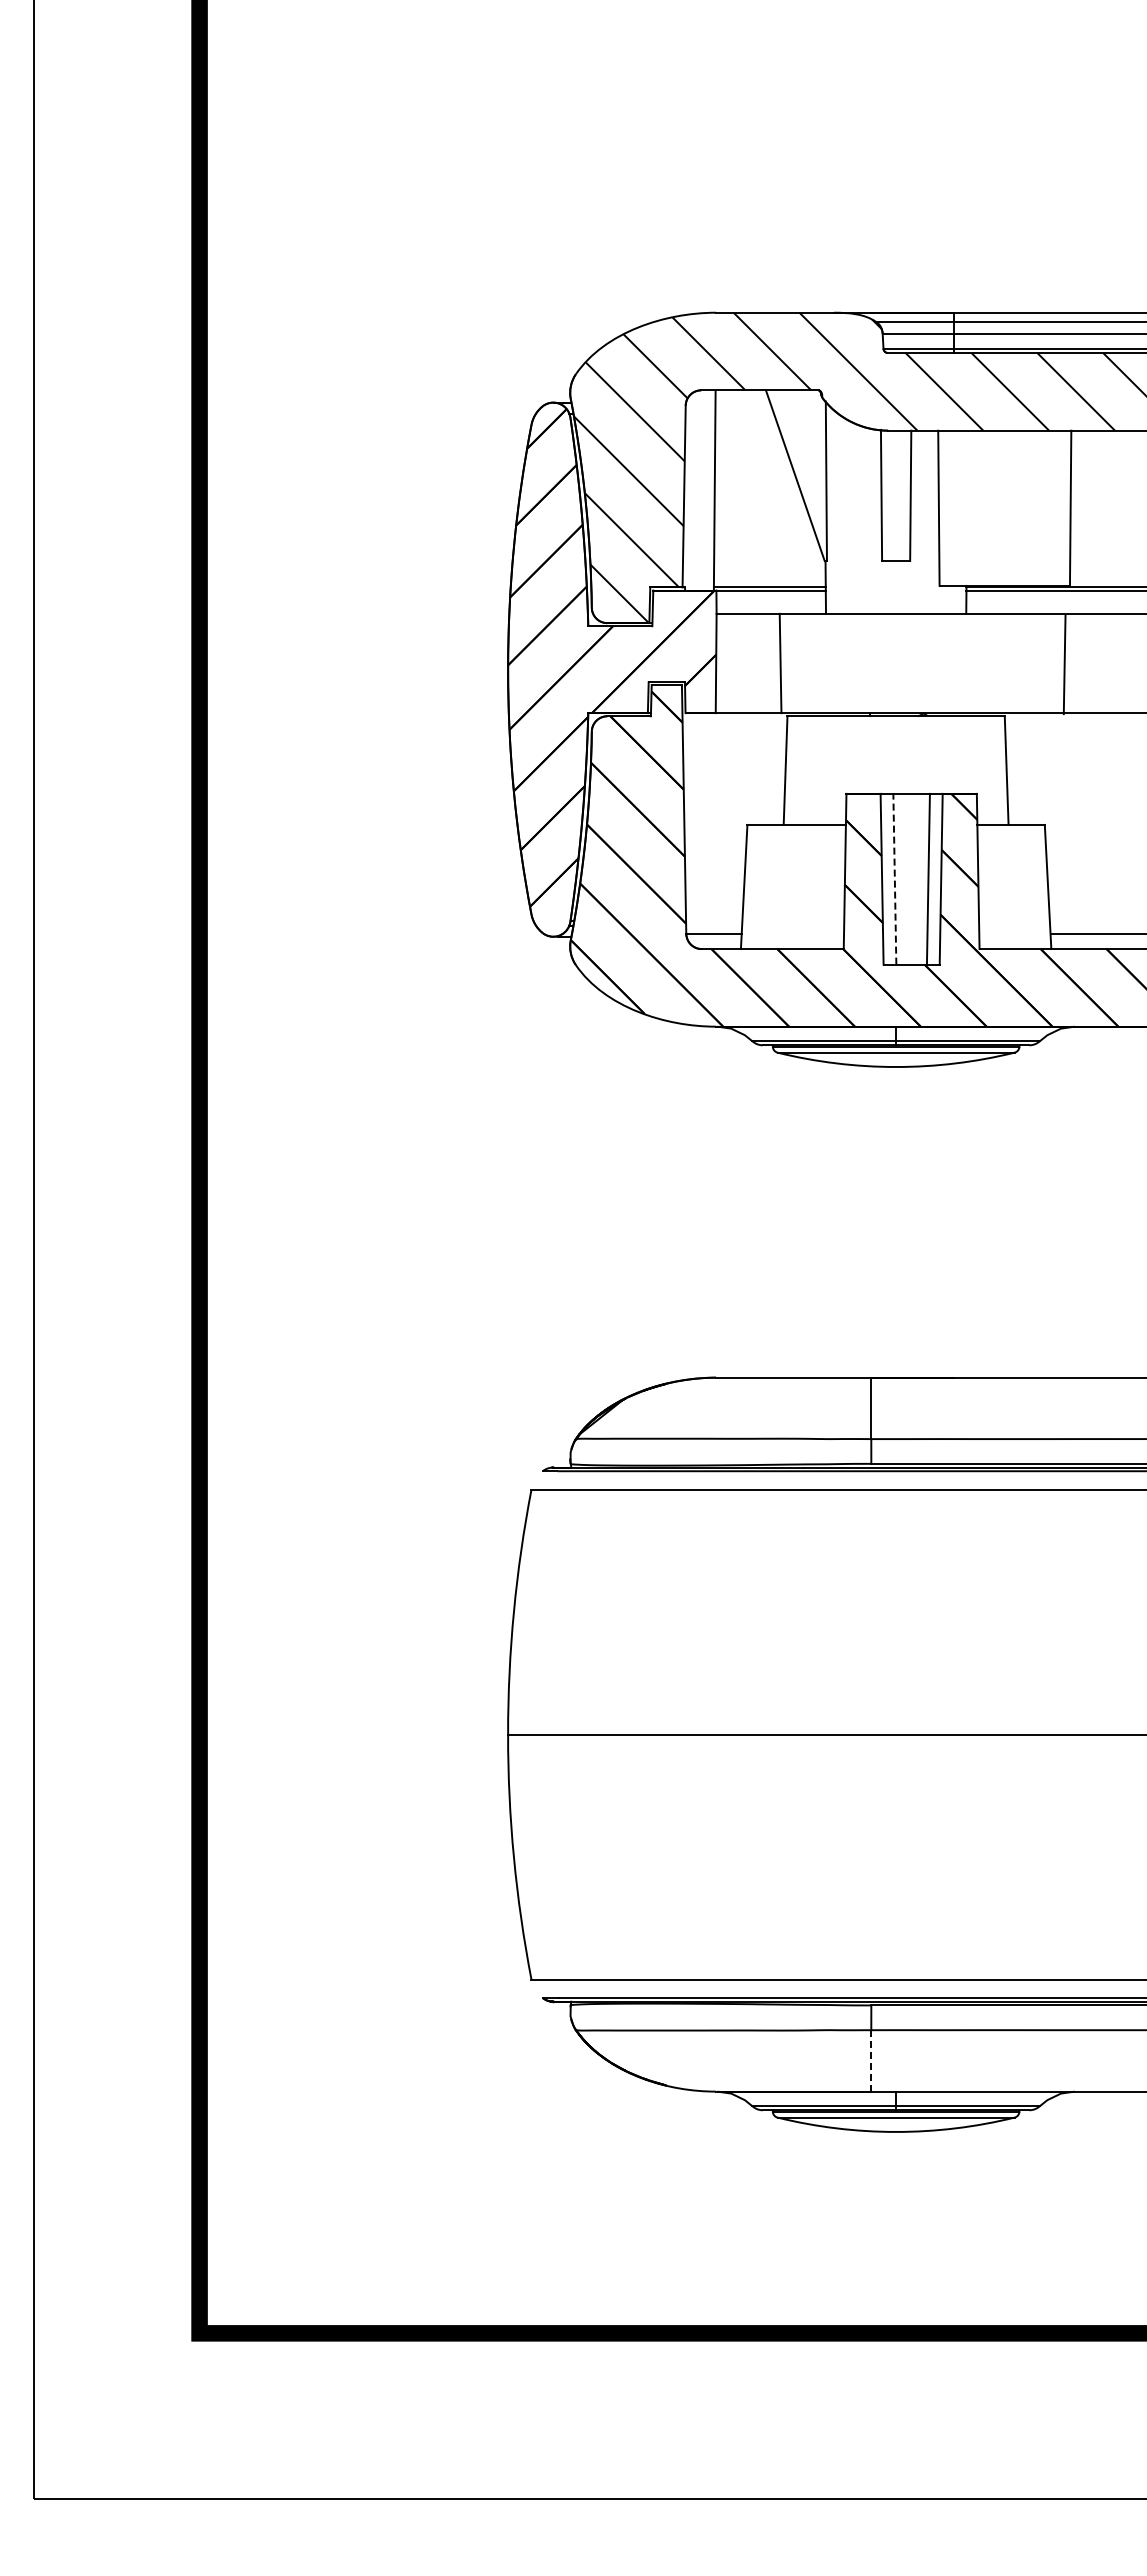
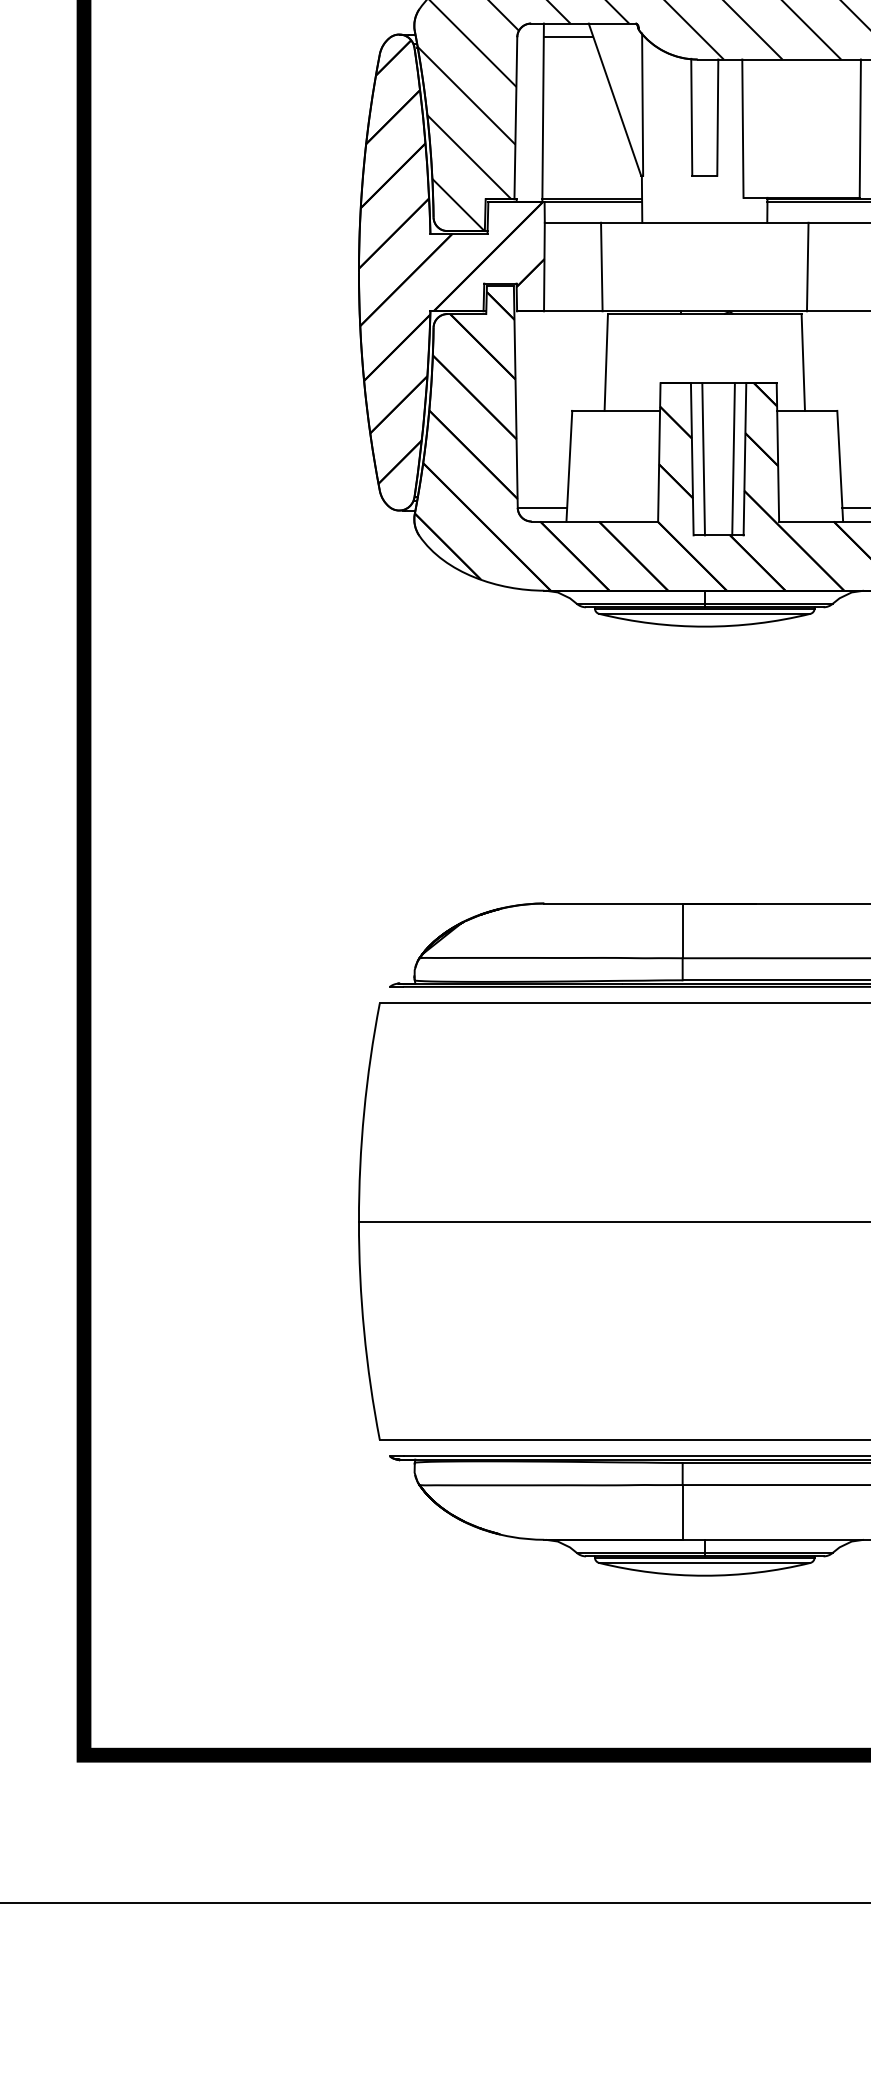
line: (743, 405) -> (568, 37), added
line: (1064, 664) -> (807, 267), moved
line: (894, 878) -> (703, 458), dashed -> solid
line: (871, 2060) -> (682, 1512), dashed -> solid

